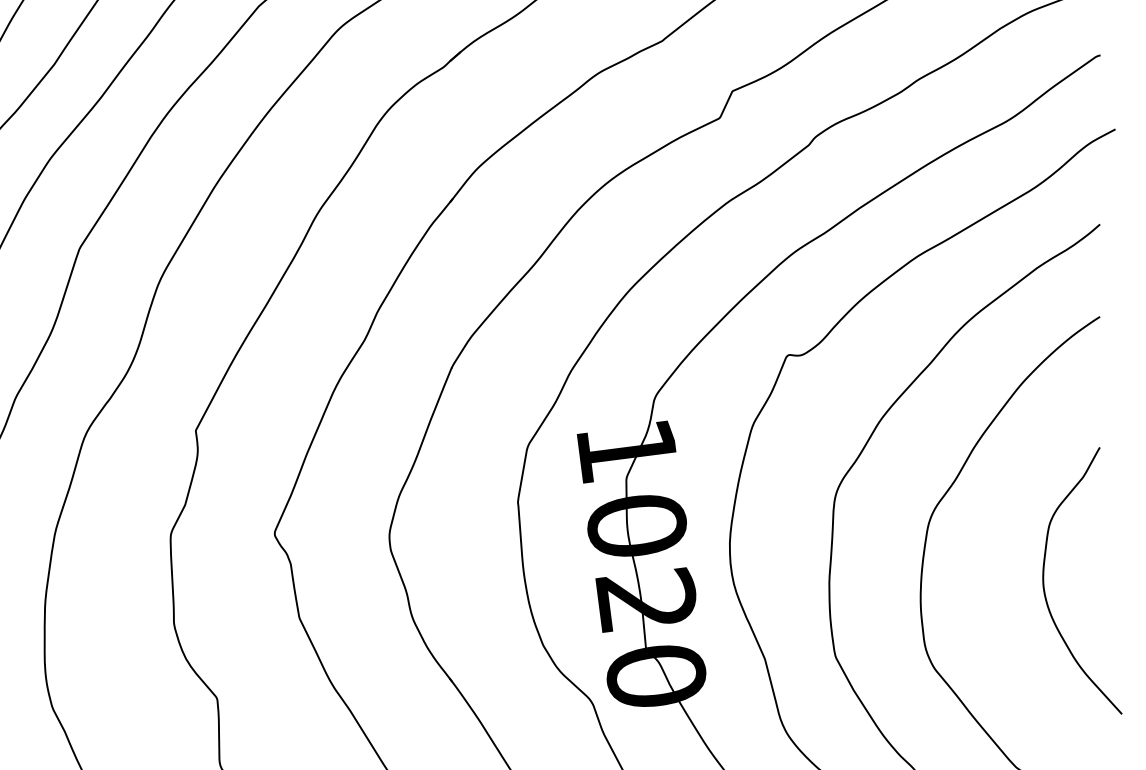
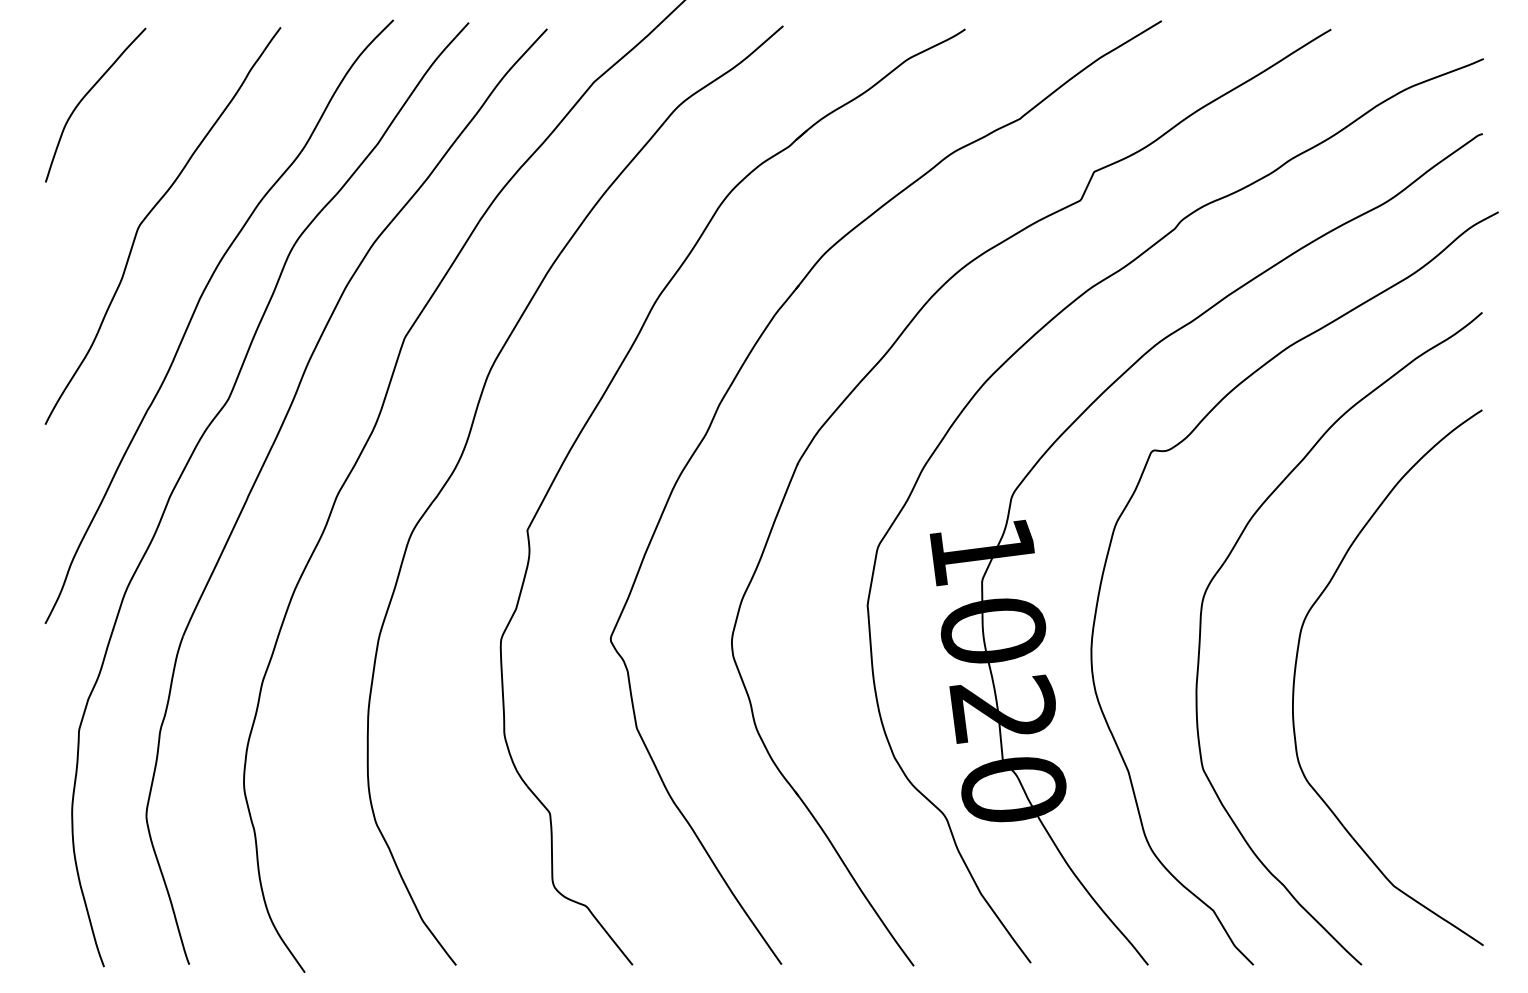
curve: (1044, 580) -> (1423, 688), removed

